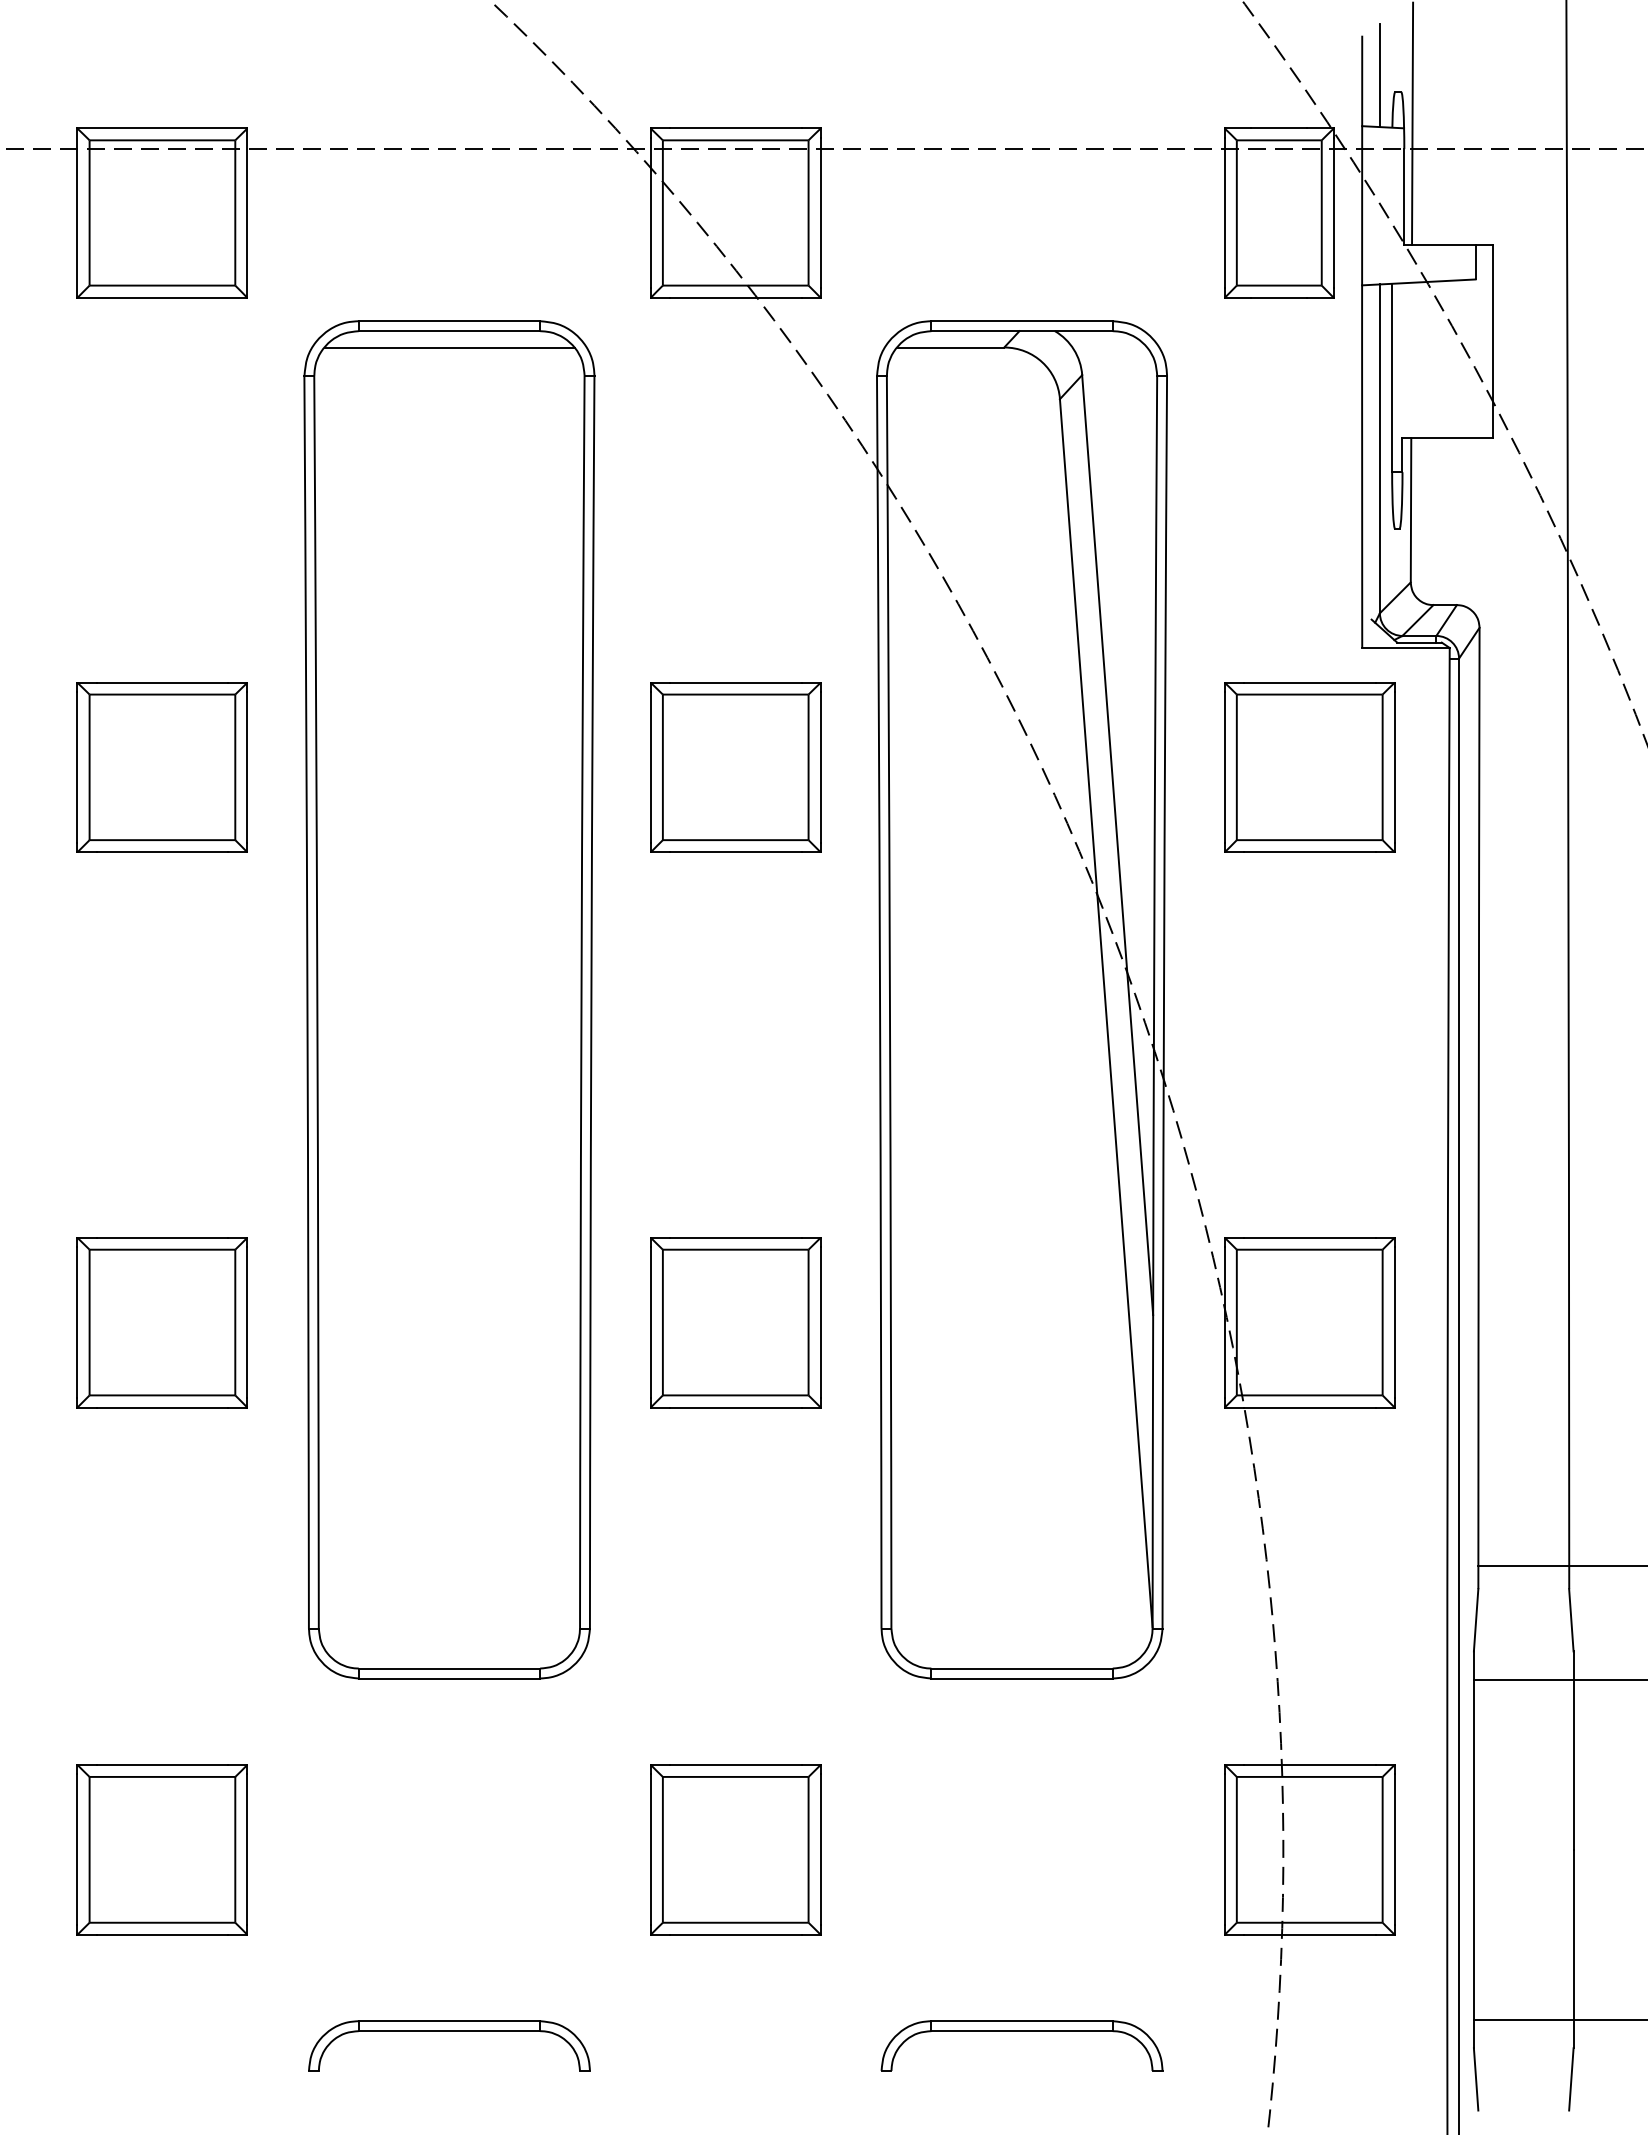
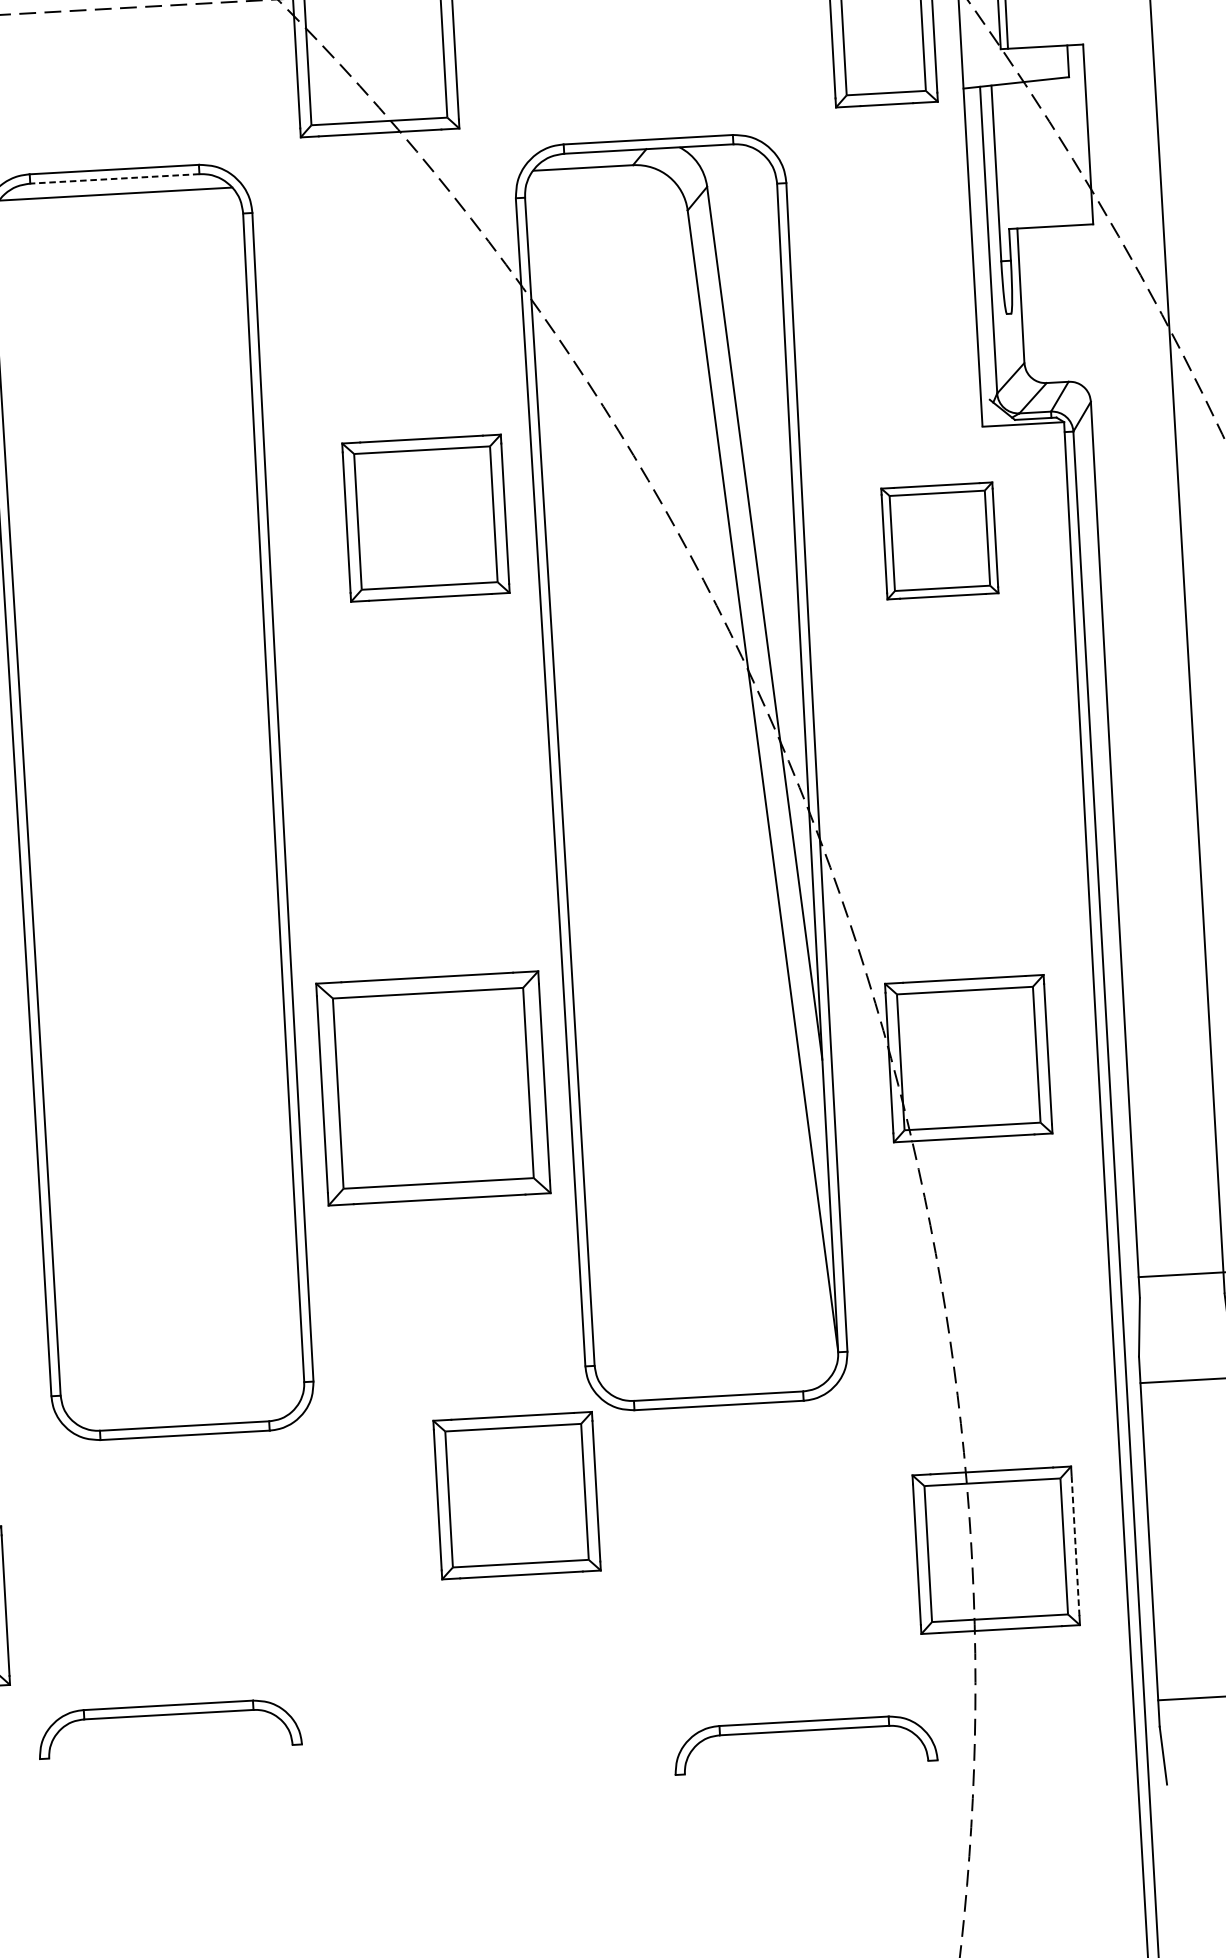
line: (449, 331) -> (114, 179), solid -> dashed
part: (735, 767) -> (425, 518), moved
part: (1309, 767) -> (939, 540), size x0.7
part: (735, 1322) -> (433, 1088), size x1.4
part: (735, 1849) -> (516, 1495), moved
line: (1394, 1849) -> (1075, 1545), solid -> dashed
part: (449, 2031) -> (168, 1714), moved
part: (1021, 2031) -> (804, 1730), moved

